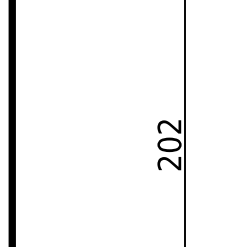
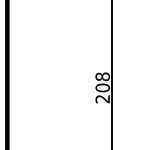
text: (169, 125) -> (102, 76), 202 -> 208

